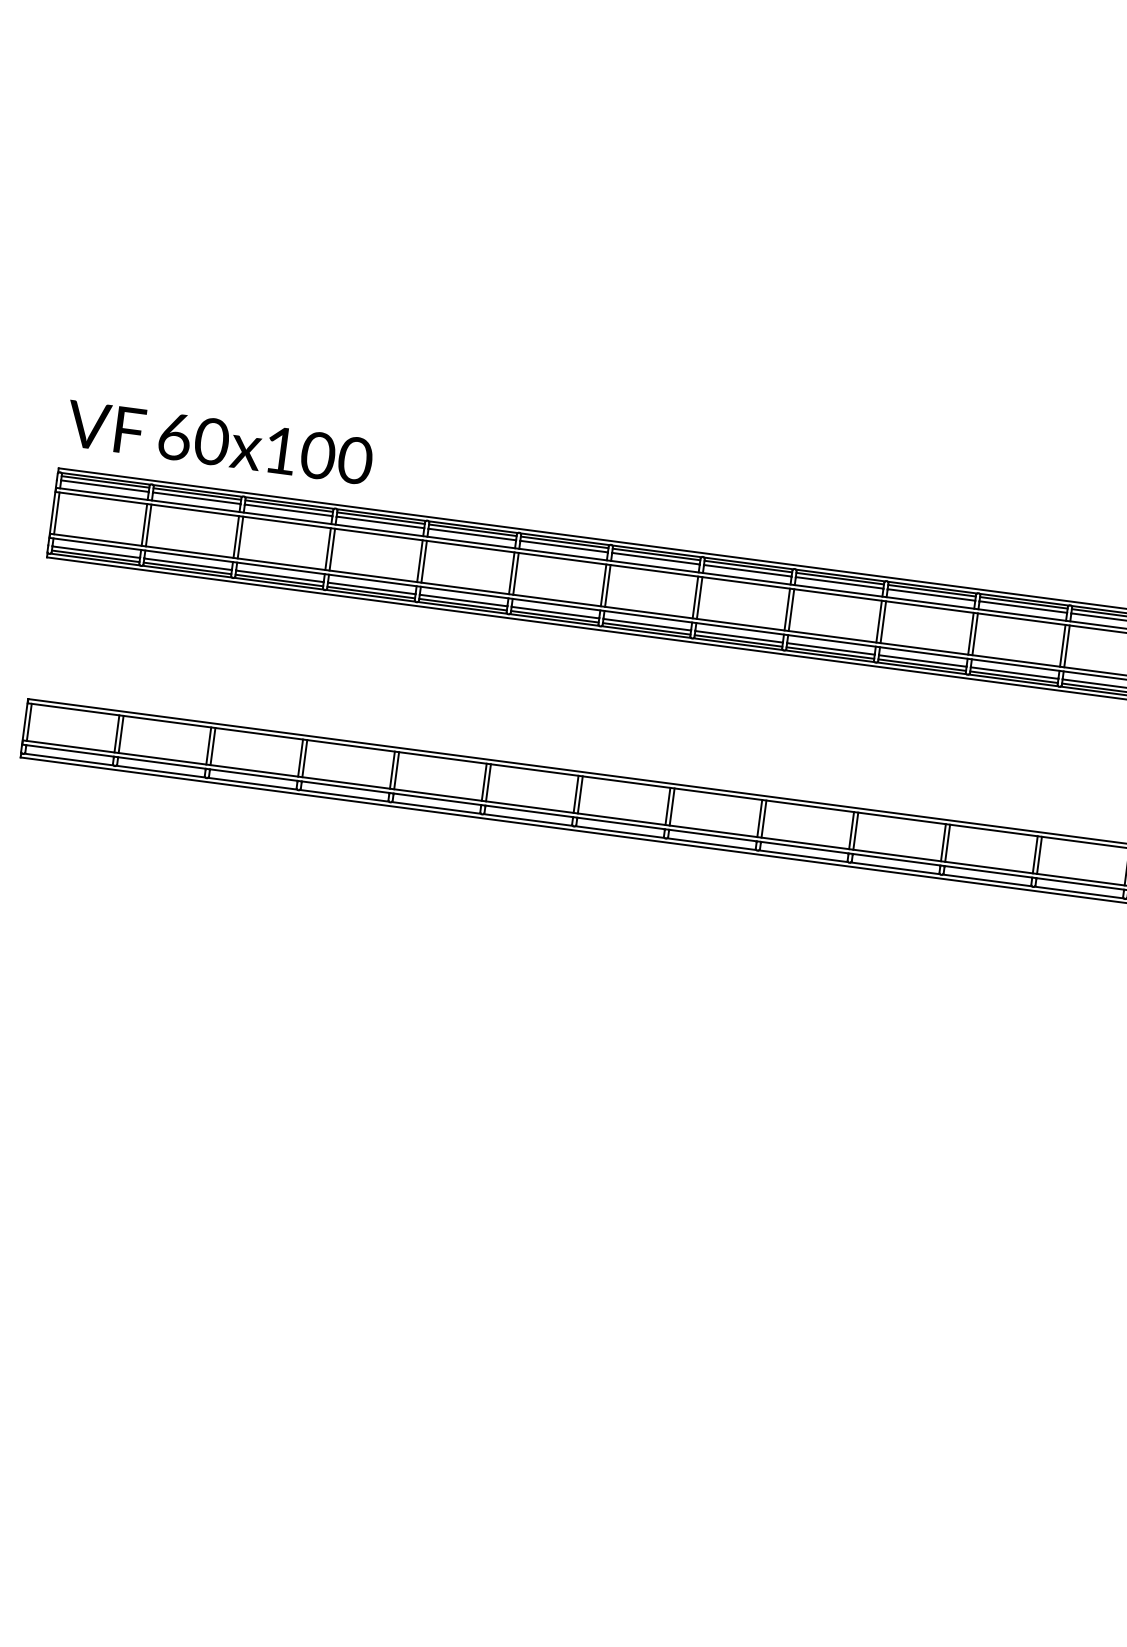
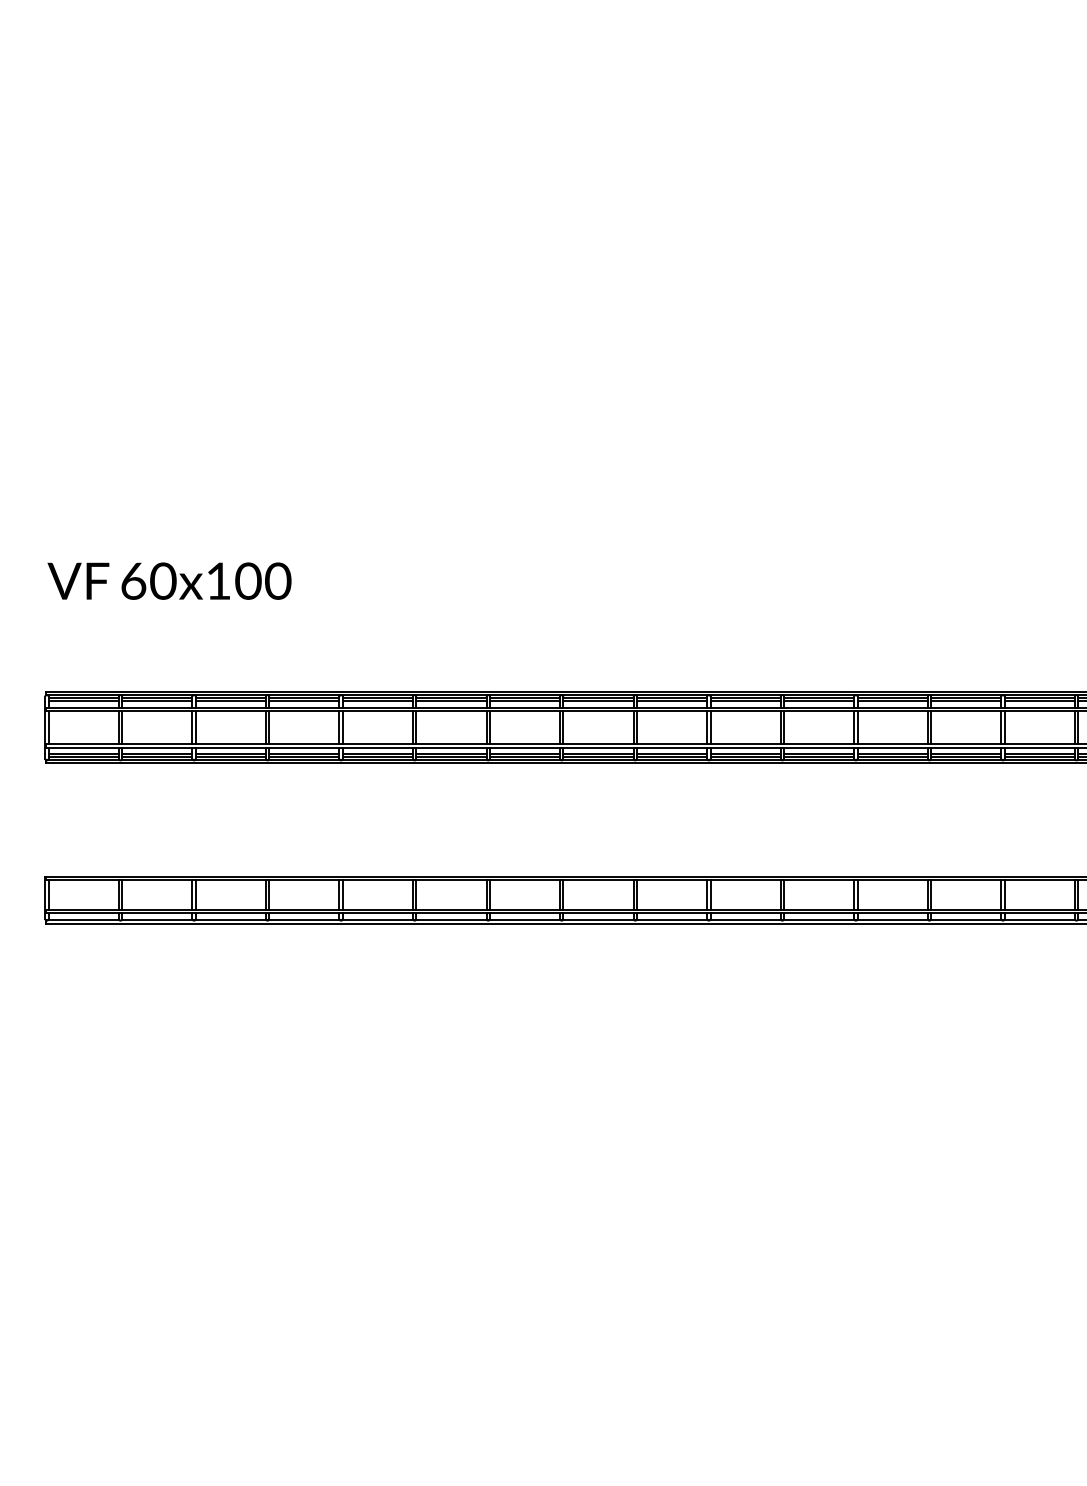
text: (219, 441) -> (169, 580), moved

